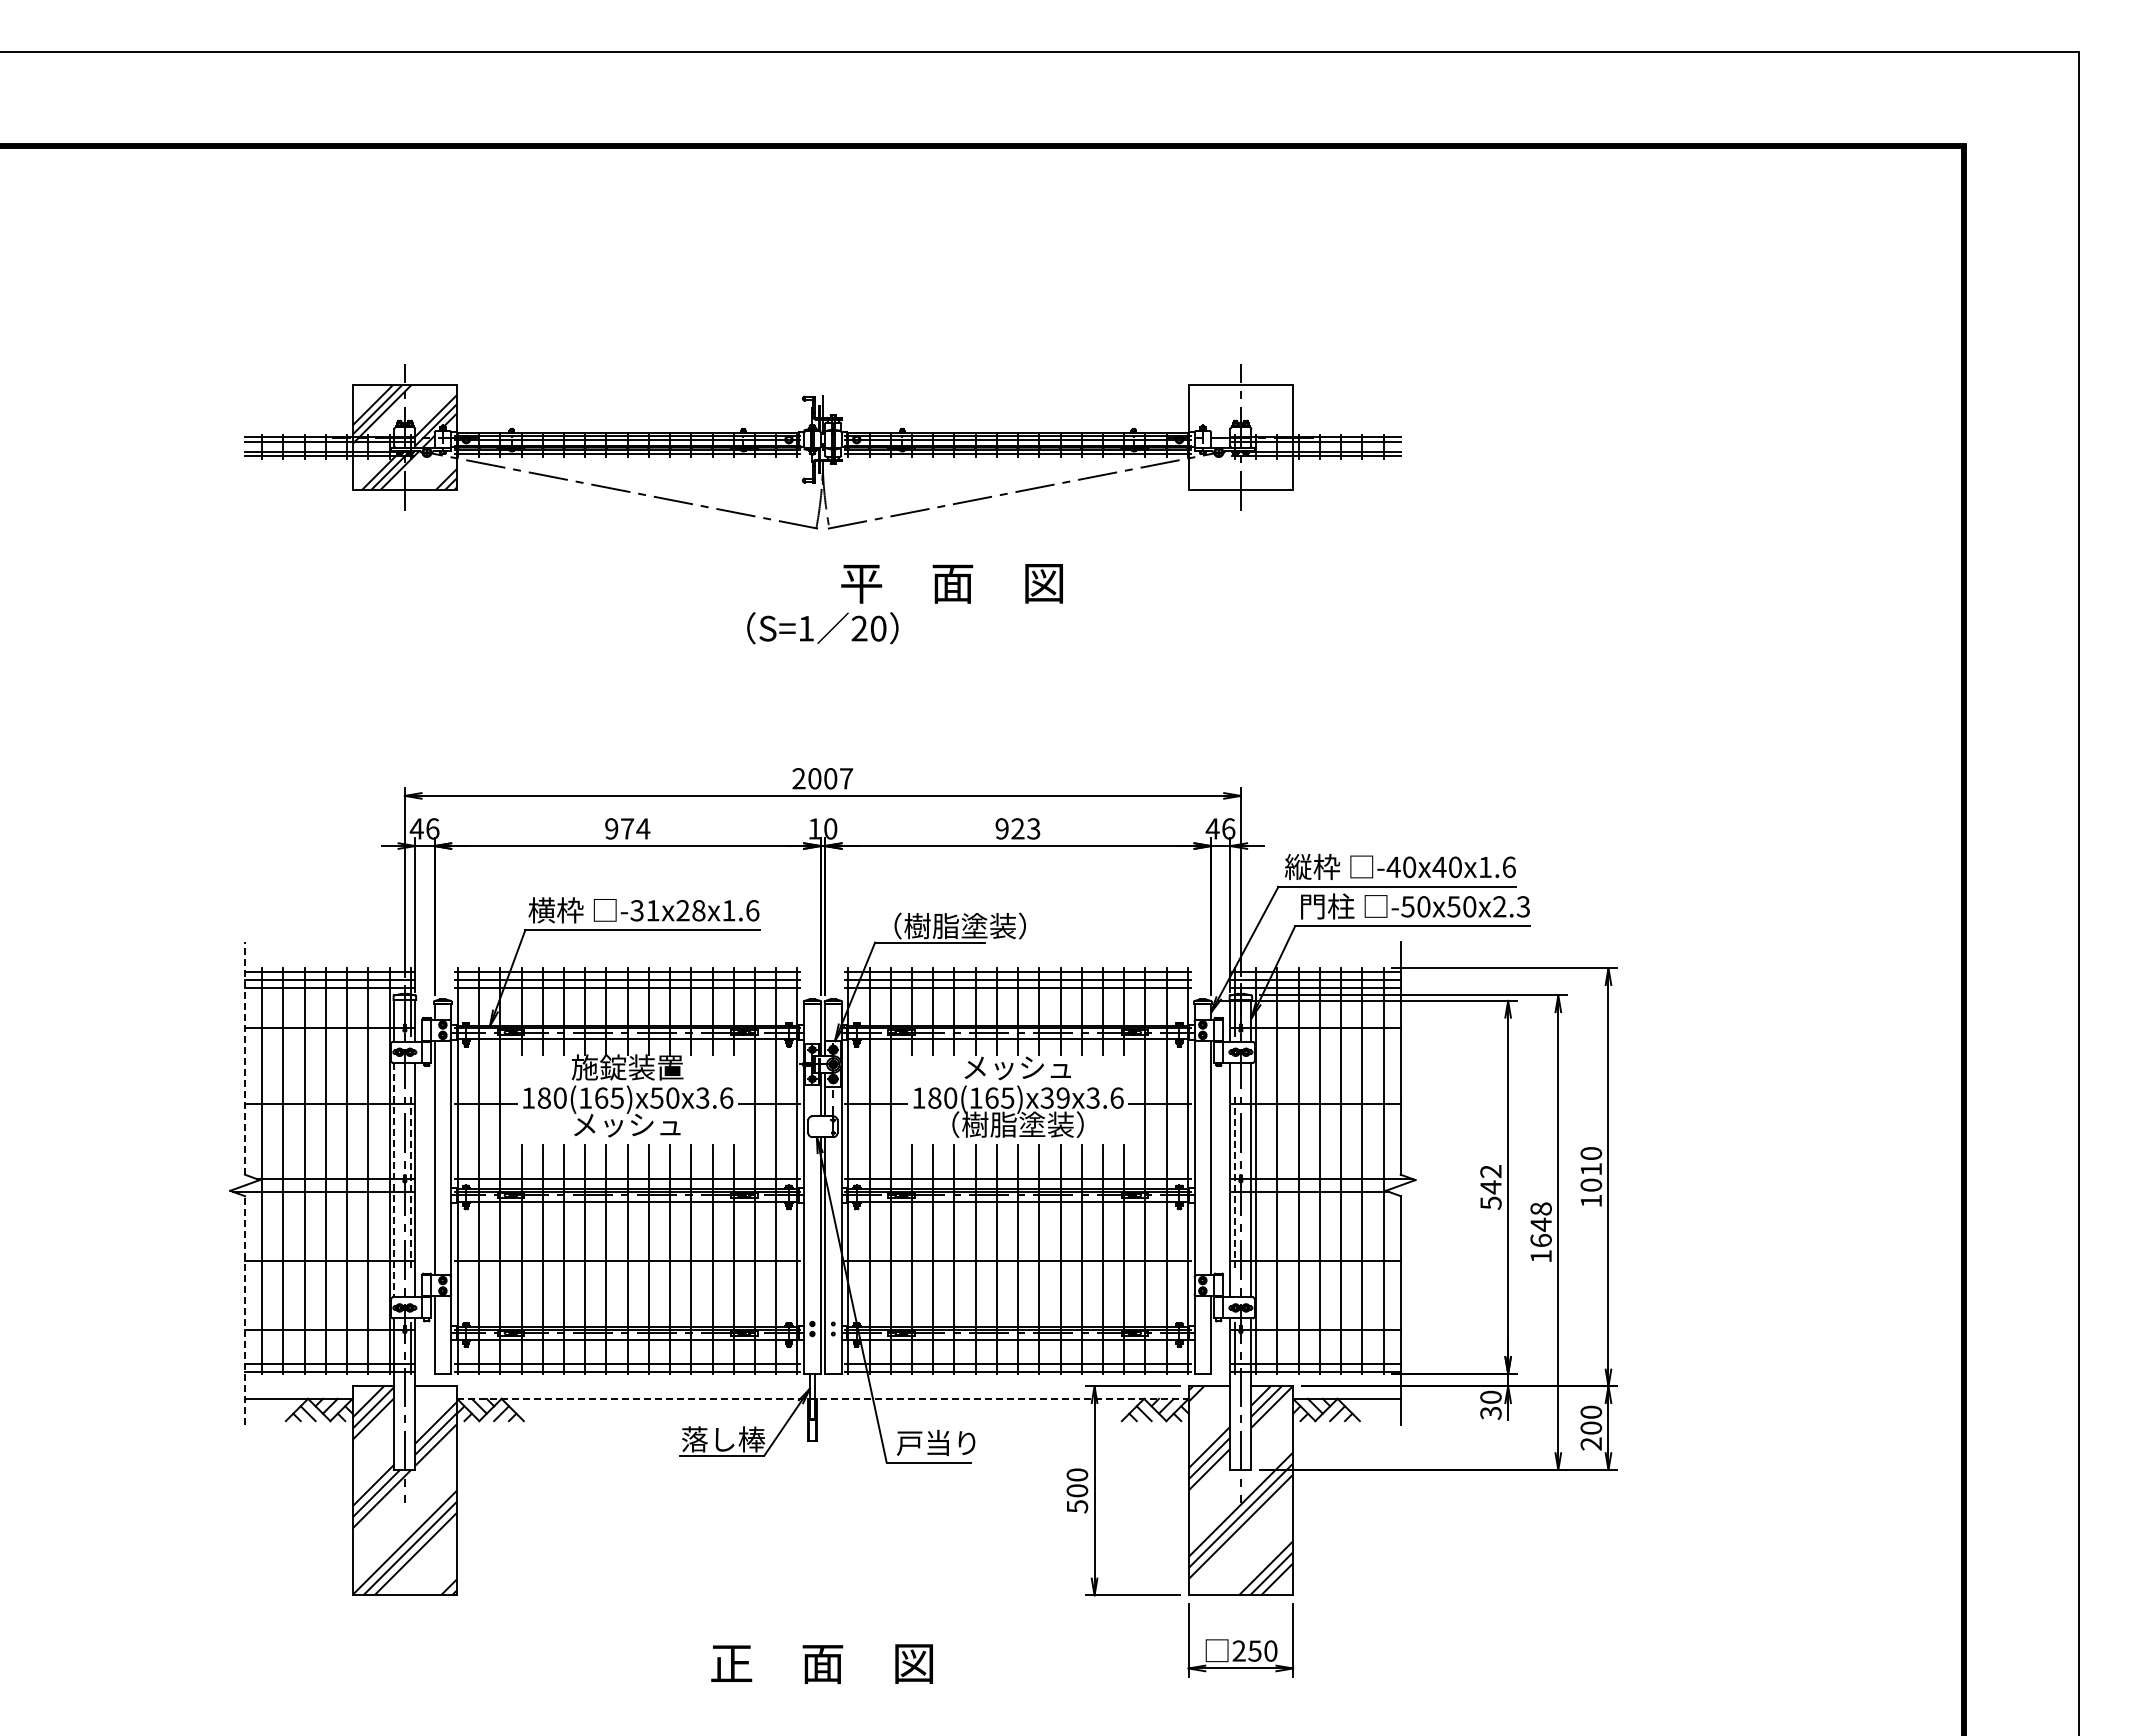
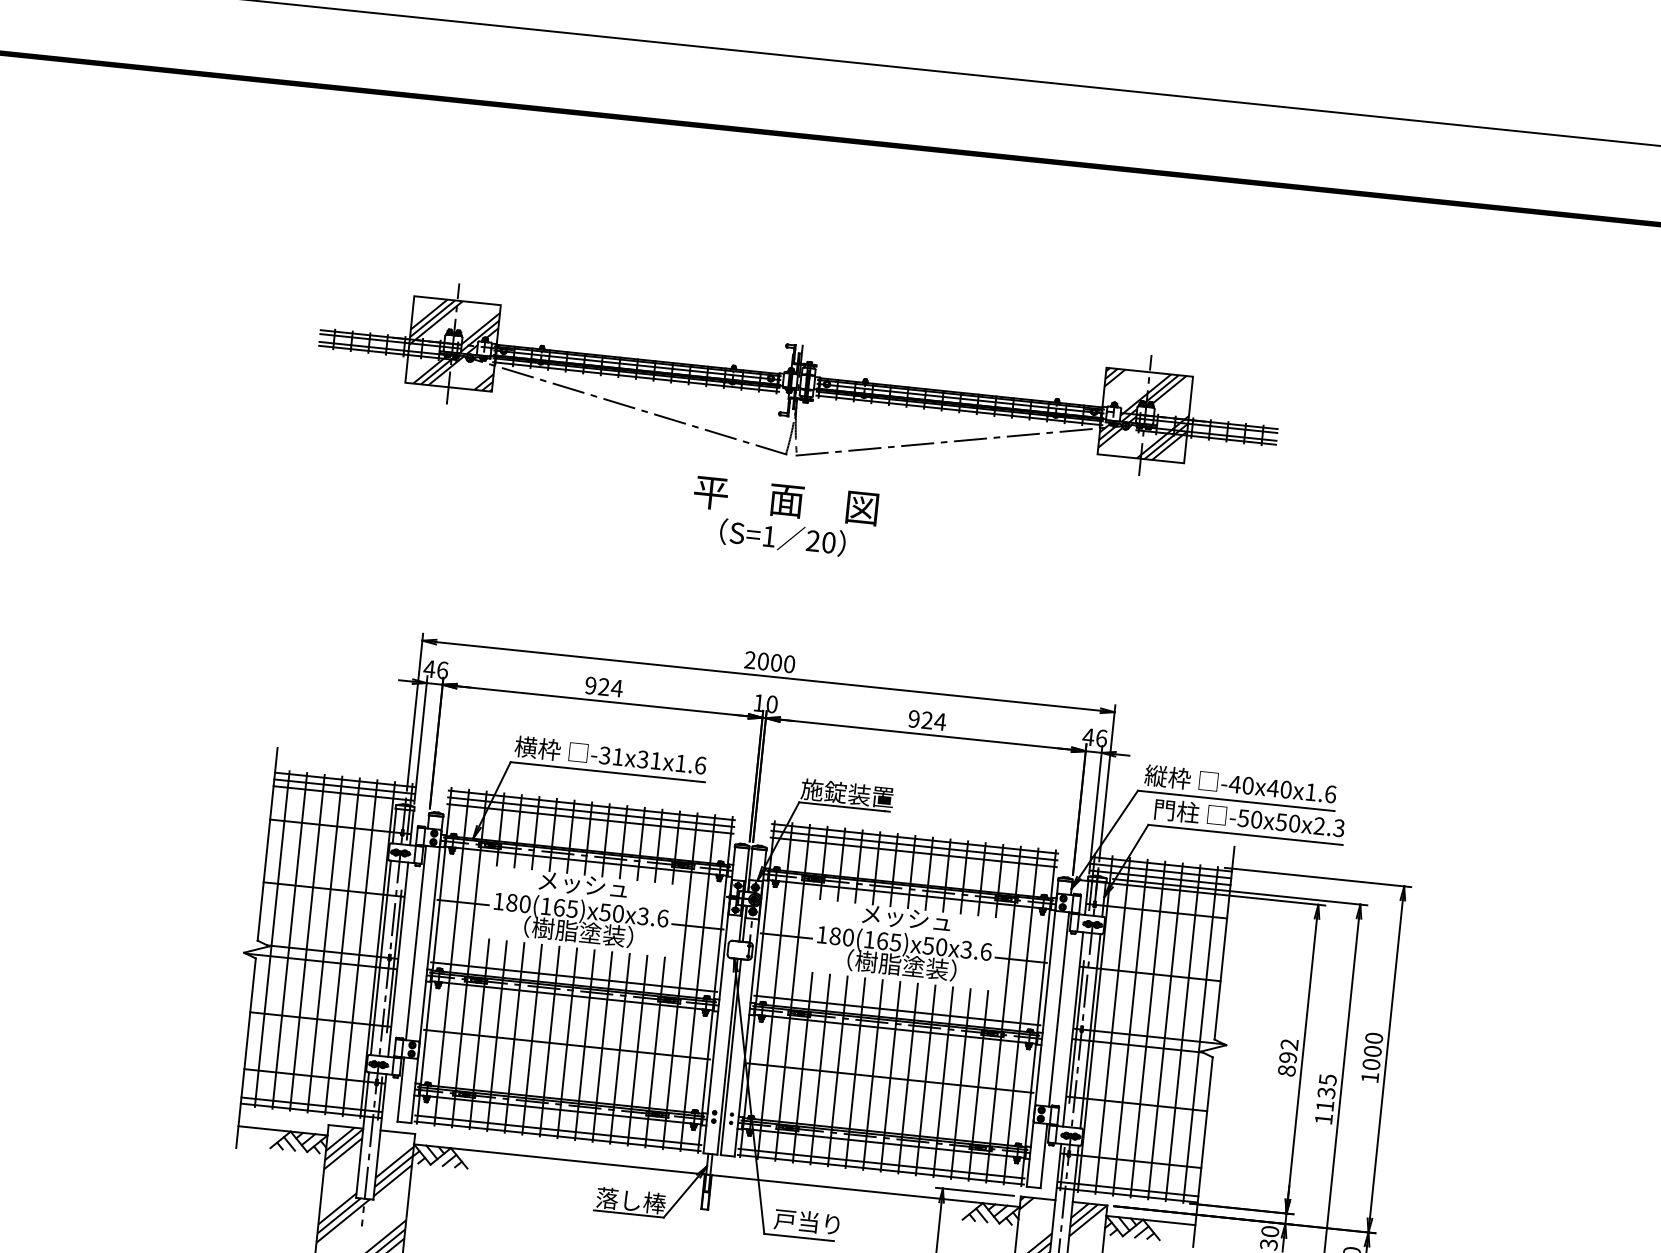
hatch: (1240, 437) -> (1144, 415), added
text: (951, 583) -> (785, 500), moved
text: (846, 778) -> (789, 664), 2007 -> 2000
text: (627, 828) -> (603, 686), 974 -> 924
text: (1033, 828) -> (940, 721), 923 -> 924
text: (690, 910) -> (649, 760), -31x28x1.6 -> -31x31x1.6
text: (950, 925) -> (863, 794), （樹脂塗装） -> 施錠装置
line: (245, 1057) -> (268, 843), dashed -> solid
text: (627, 1067) -> (583, 884), 施錠装置 -> メッシュ
text: (1055, 1097) -> (935, 946), 180(165)x39x3.6 -> 180(165)x50x3.6
text: (627, 1124) -> (578, 931), メッシュ -> （樹脂塗装）
text: (1591, 1168) -> (1373, 1050), 1010 -> 1000
line: (394, 1180) -> (380, 958), dashed -> solid
line: (410, 1182) -> (394, 961), dashed -> solid
line: (1234, 1182) -> (1076, 1031), dashed -> solid
text: (1490, 1194) -> (1287, 1063), 542 -> 892
text: (1540, 1224) -> (1326, 1092), 1648 -> 1135
line: (245, 1310) -> (246, 1053), dashed -> solid
line: (822, 1398) -> (716, 1175), dashed -> solid

